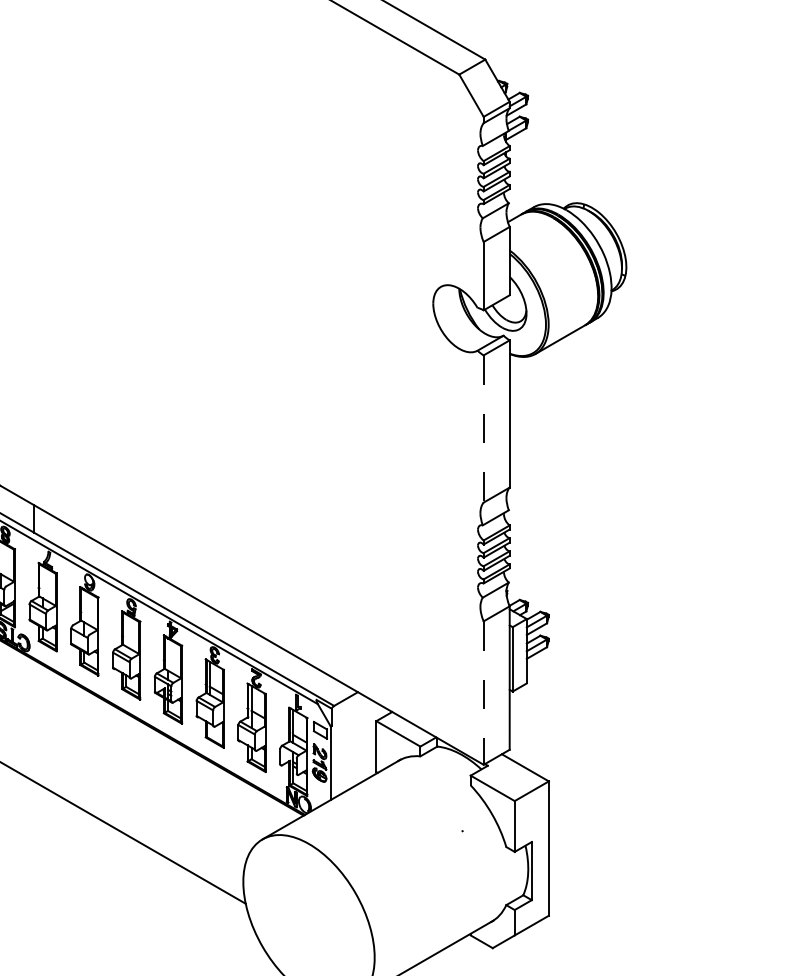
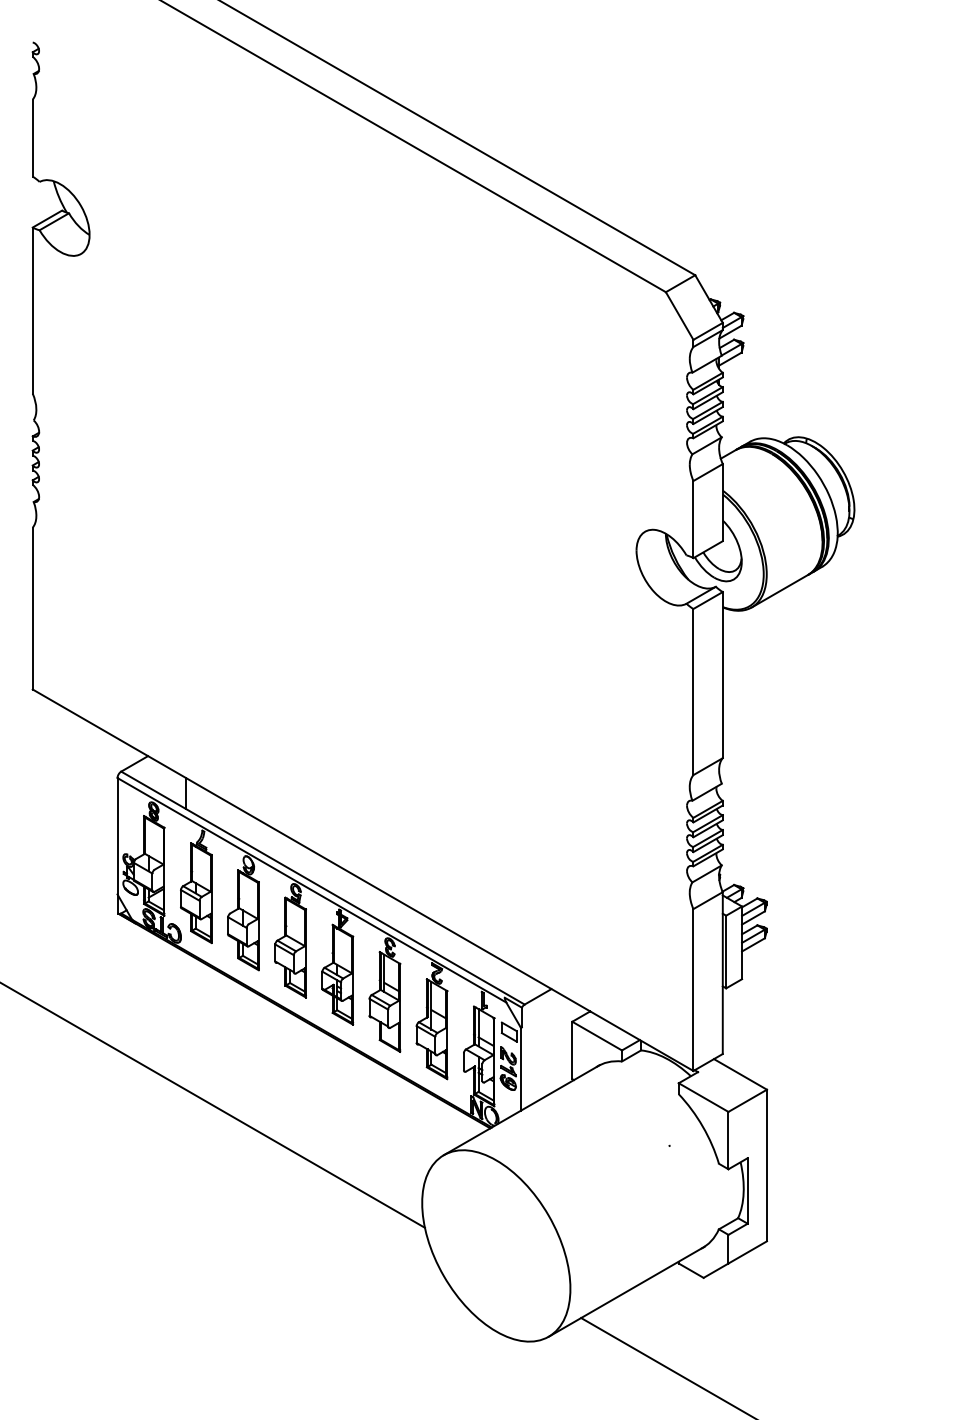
line: (483, 429) -> (693, 692), dashed -> solid
line: (483, 693) -> (693, 990), dashed -> solid

